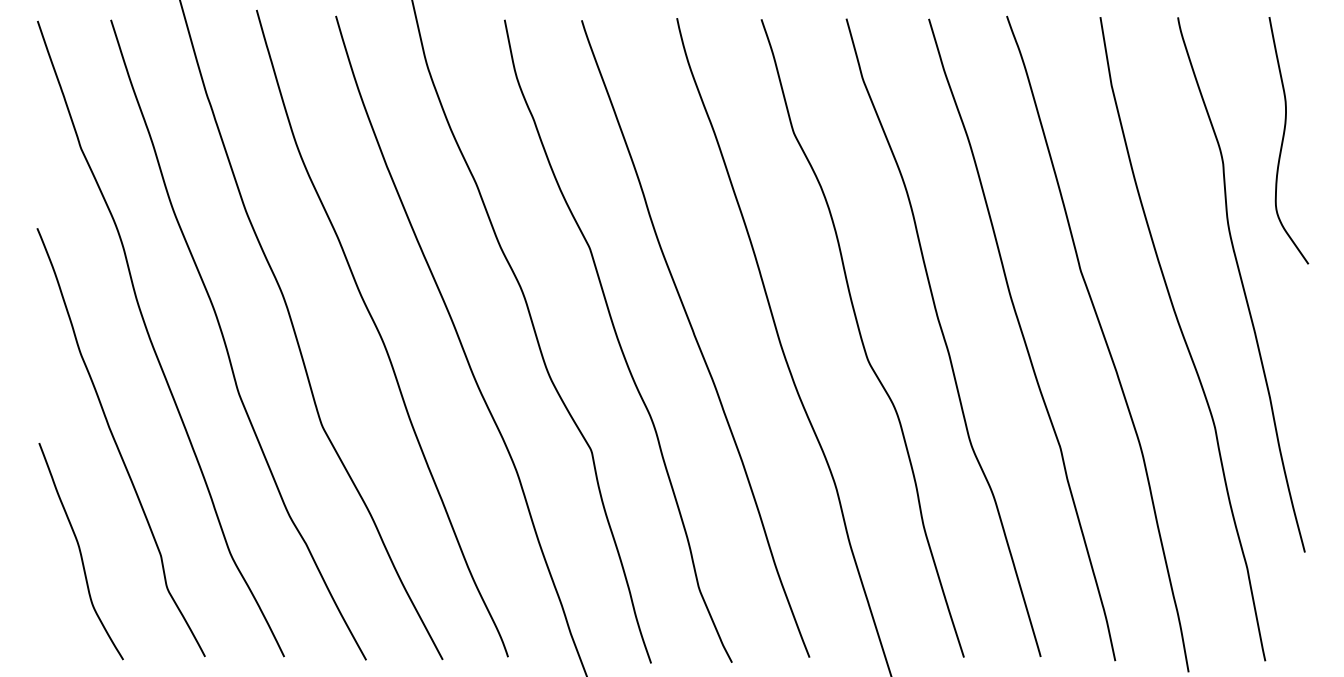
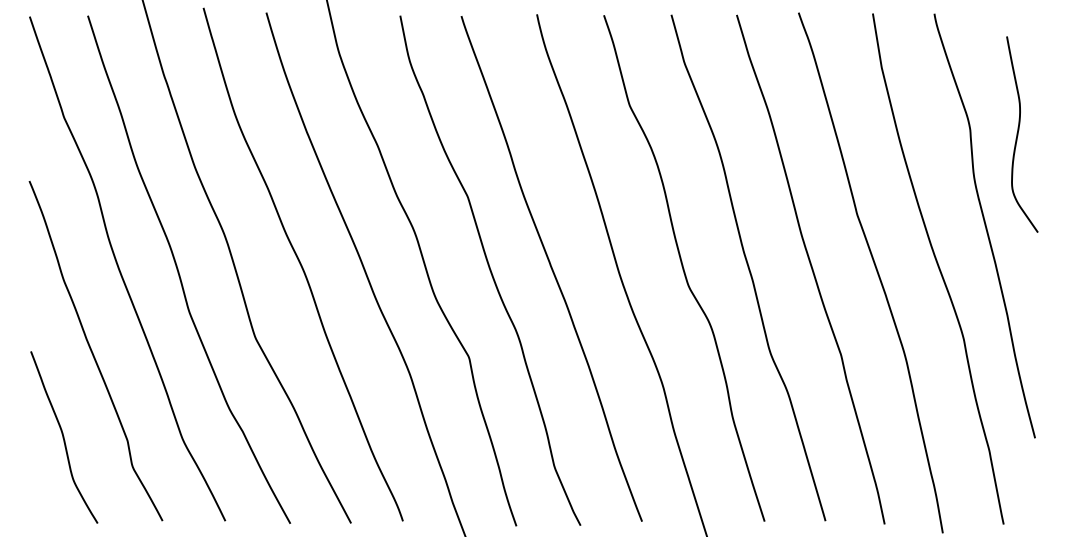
curve: (1283, 140) -> (1018, 134), moved

